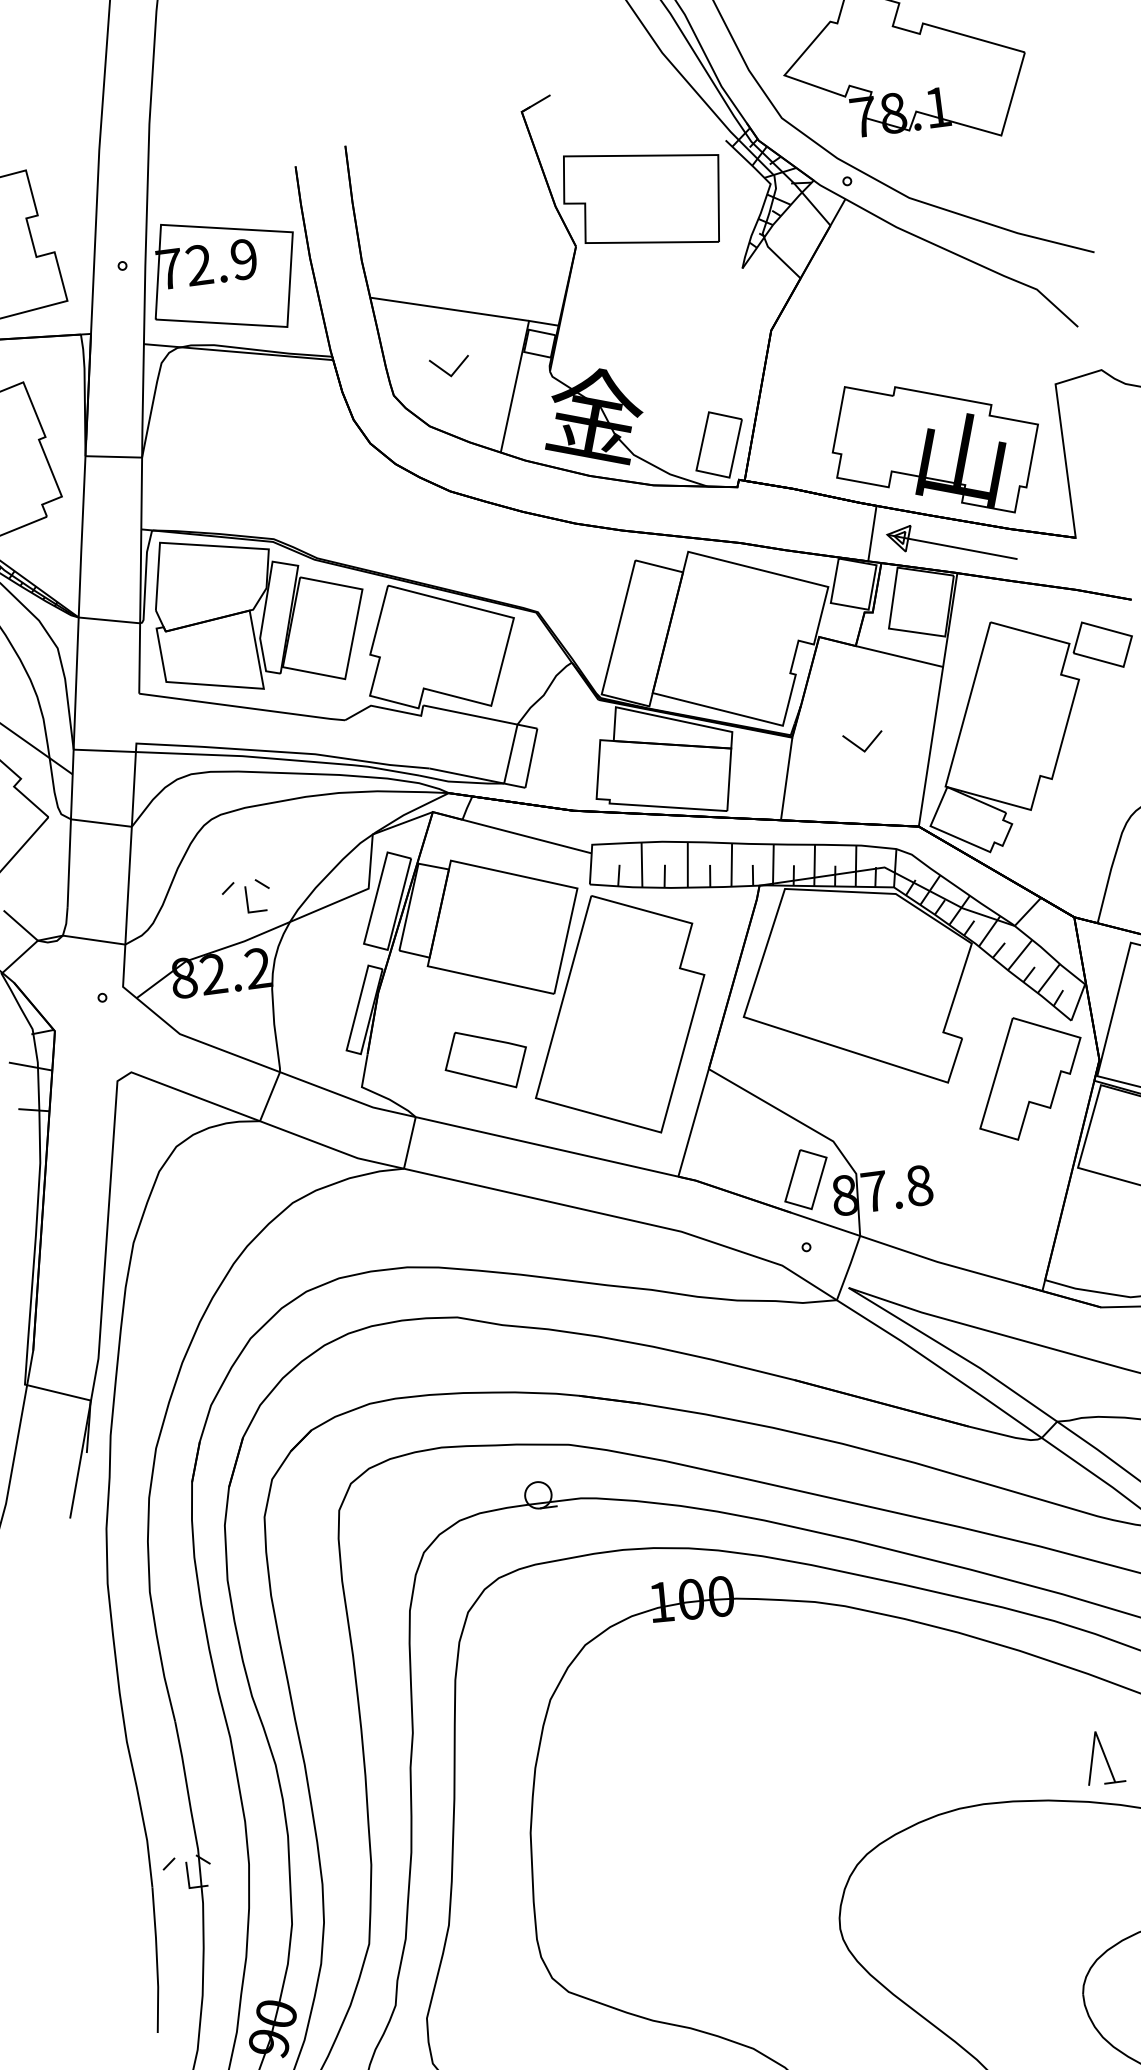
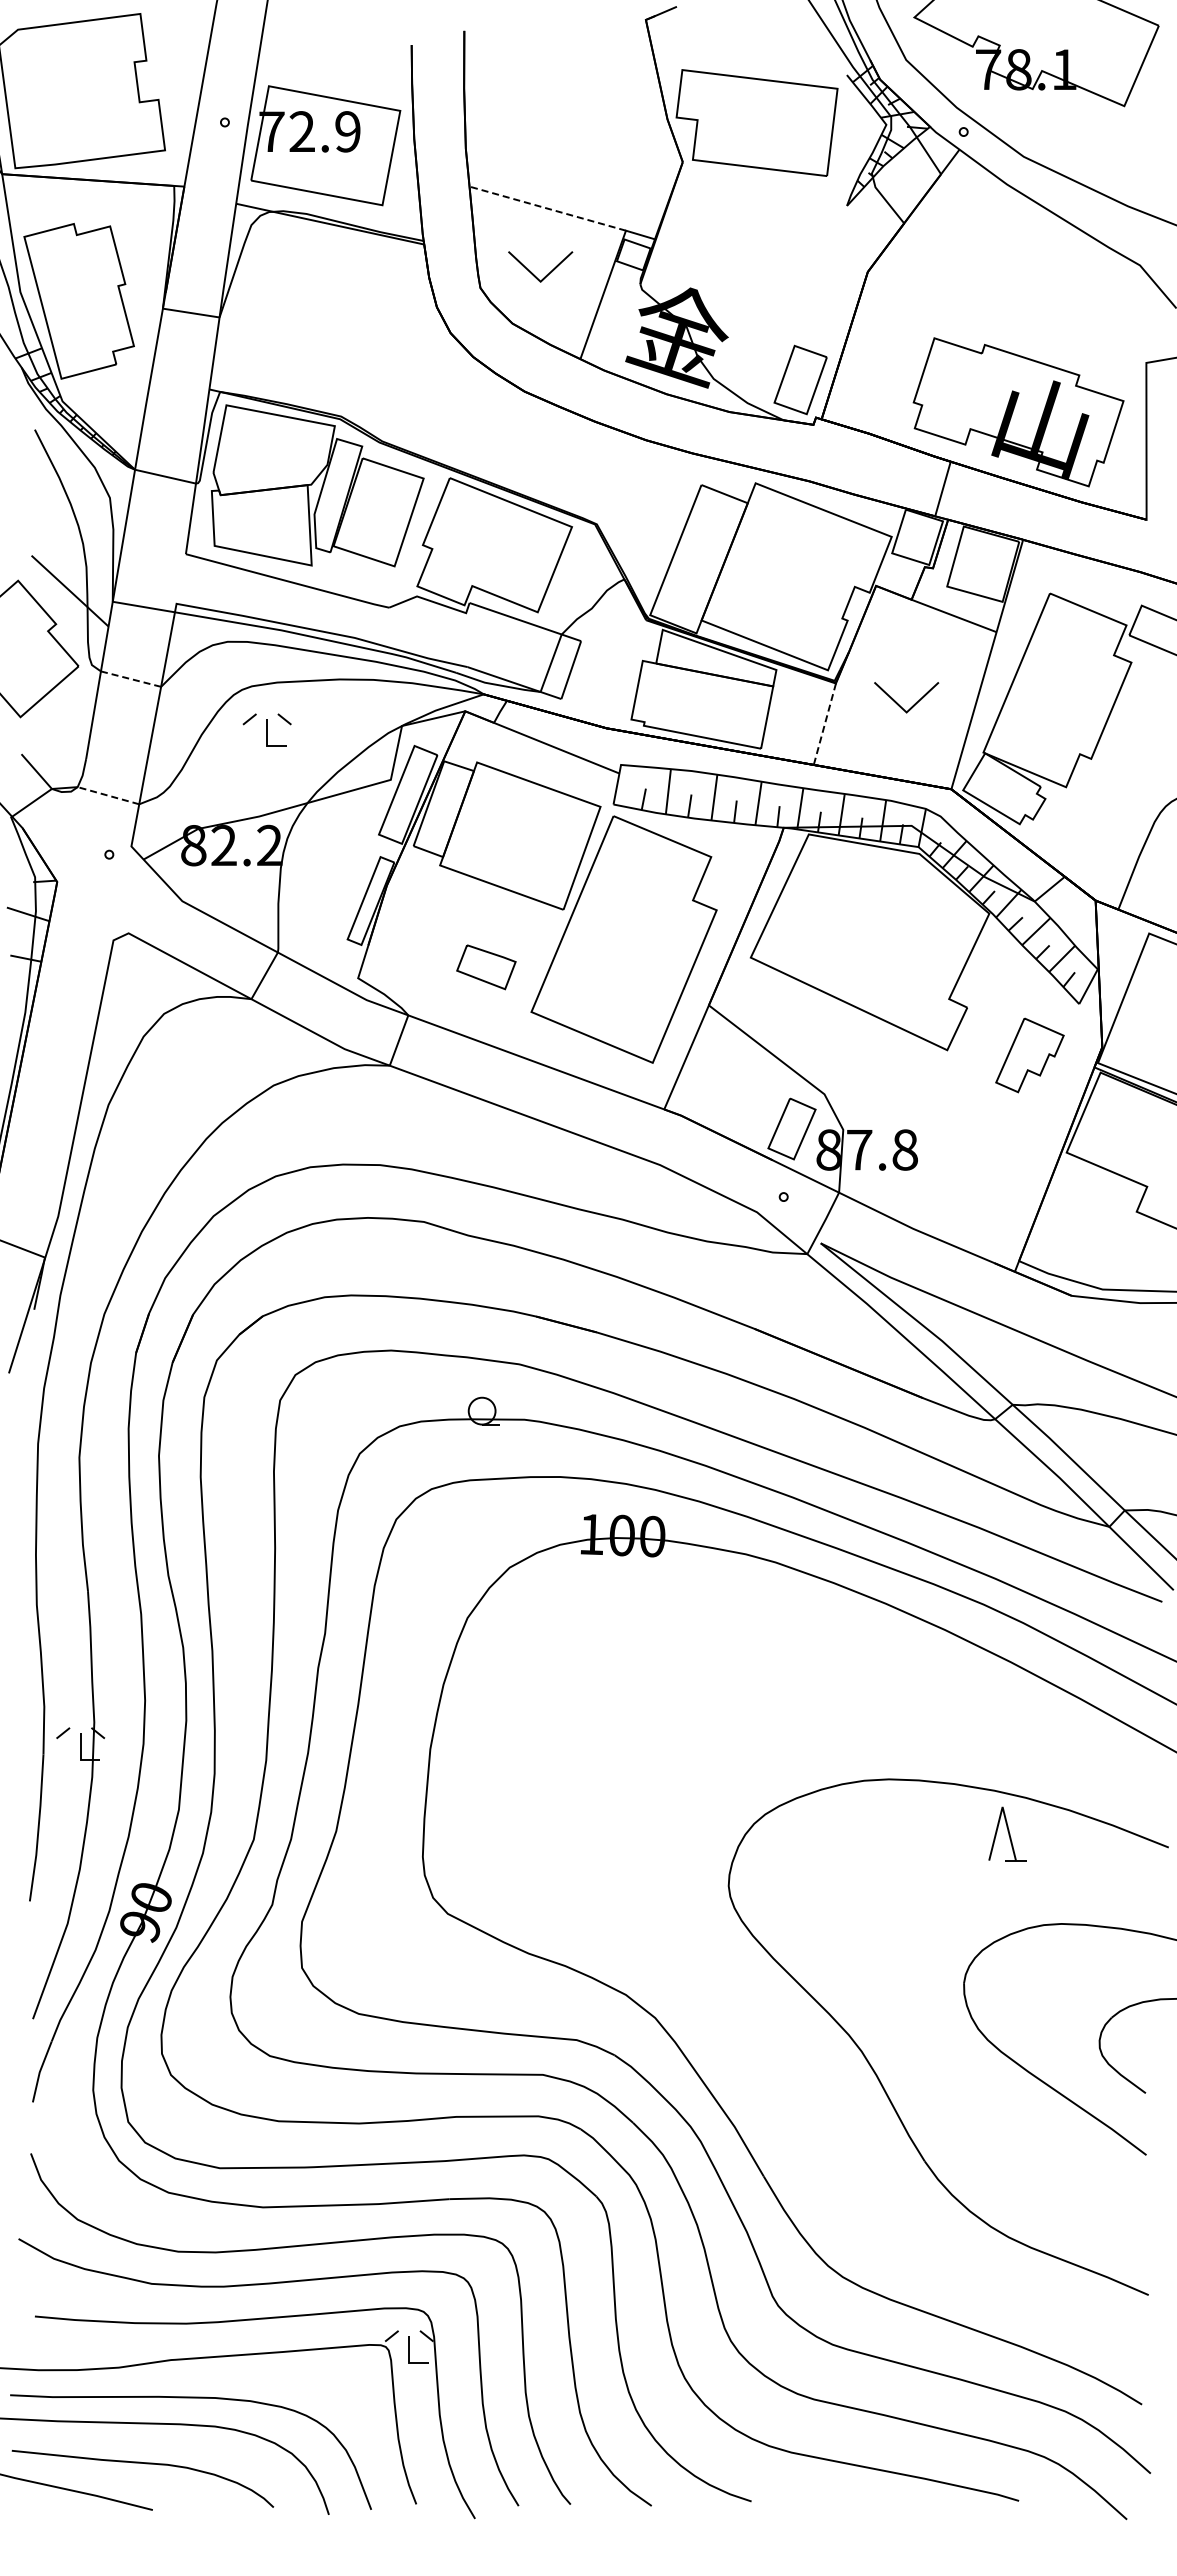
line: (449, 309) -> (547, 208), solid -> dashed
part: (449, 366) -> (540, 266), size x1.6
part: (950, 543) -> (1020, 509), removed
part: (863, 742) -> (906, 697), size x1.6
line: (786, 779) -> (824, 724), solid -> dashed
line: (101, 823) -> (131, 679), solid -> dashed
part: (245, 896) -> (266, 729), moved
line: (94, 939) -> (108, 795), solid -> dashed
part: (486, 1060) -> (486, 967), size x0.7
part: (1029, 1077) -> (1029, 1055), size x0.6
part: (1103, 1756) -> (1007, 1833), moved

